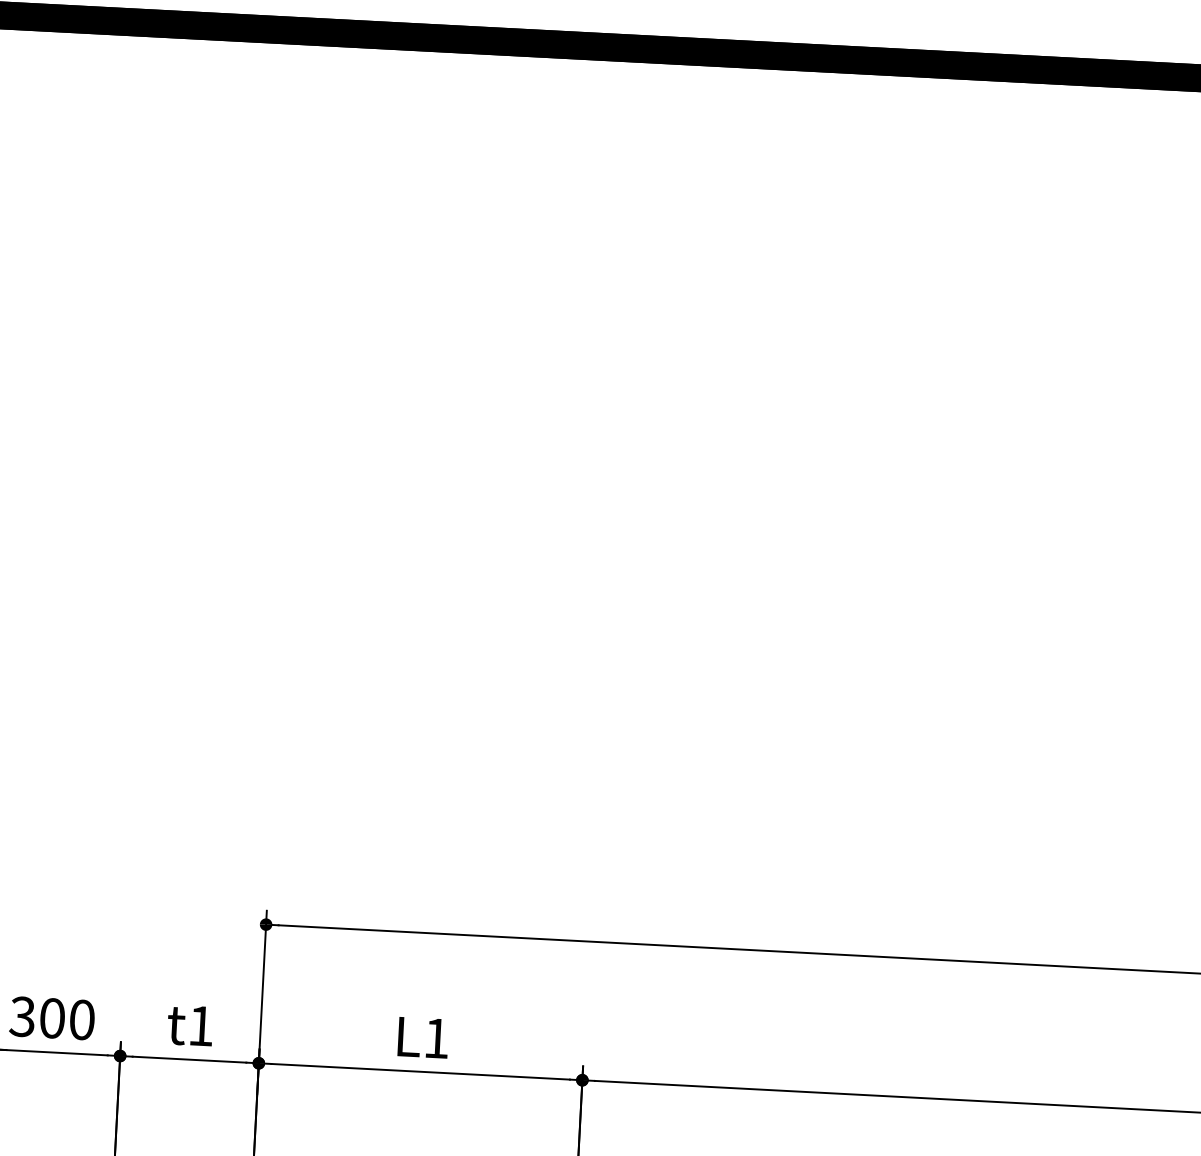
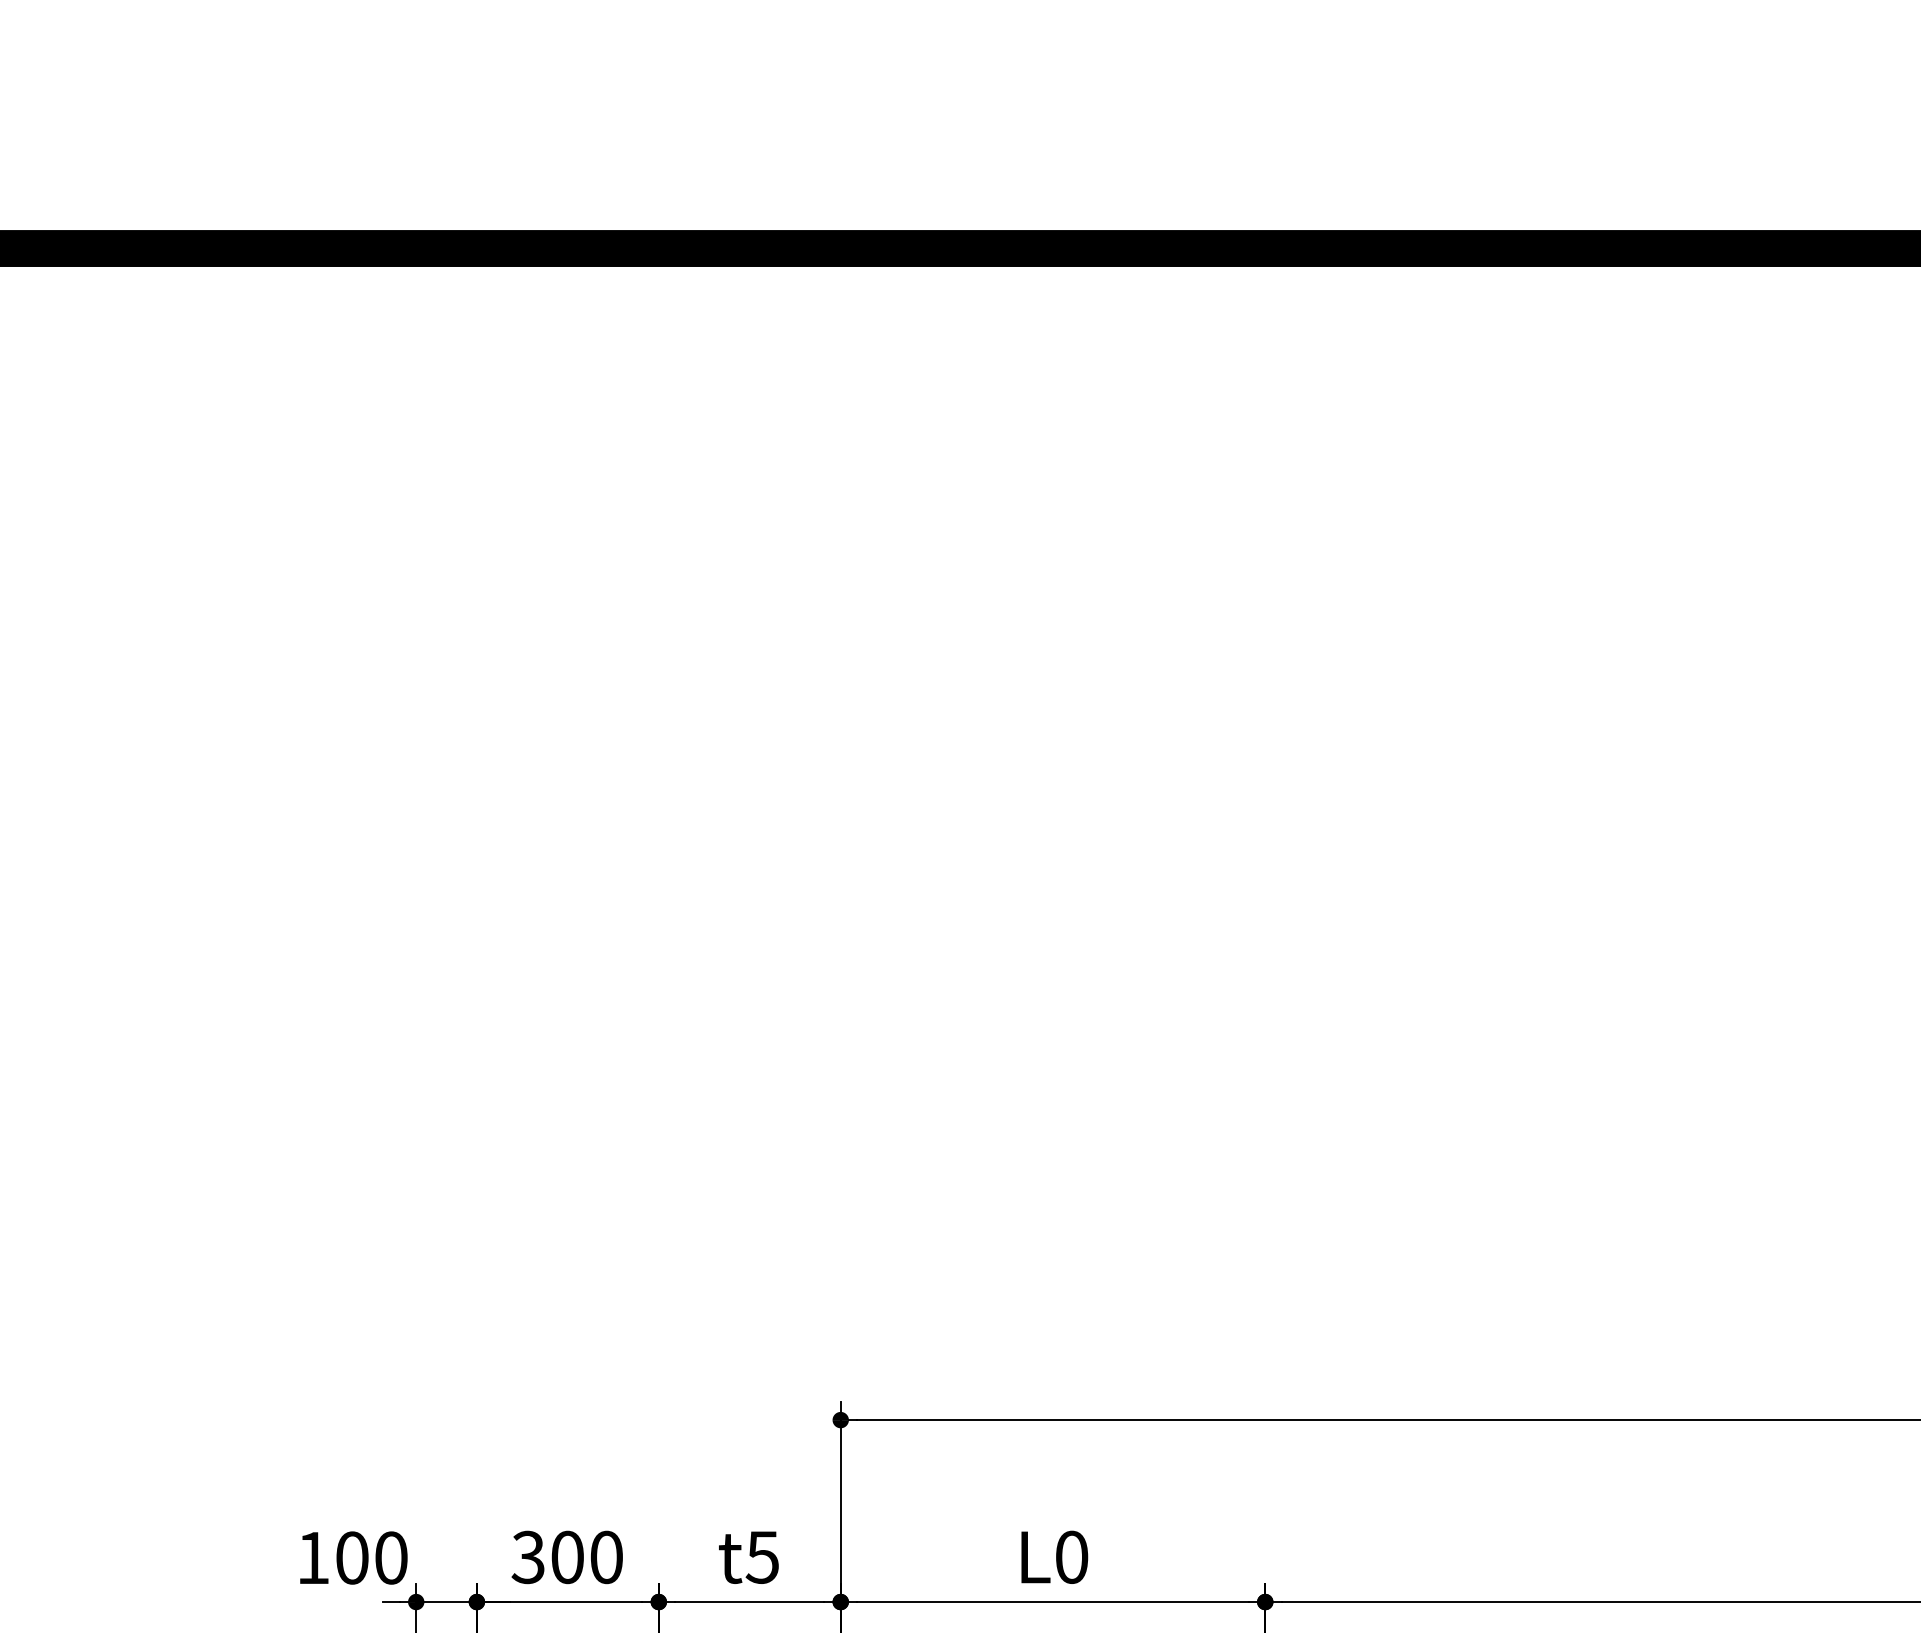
text: (200, 1026) -> (761, 1557), t1 -> t5
text: (437, 1037) -> (1072, 1556), L1 -> L0

